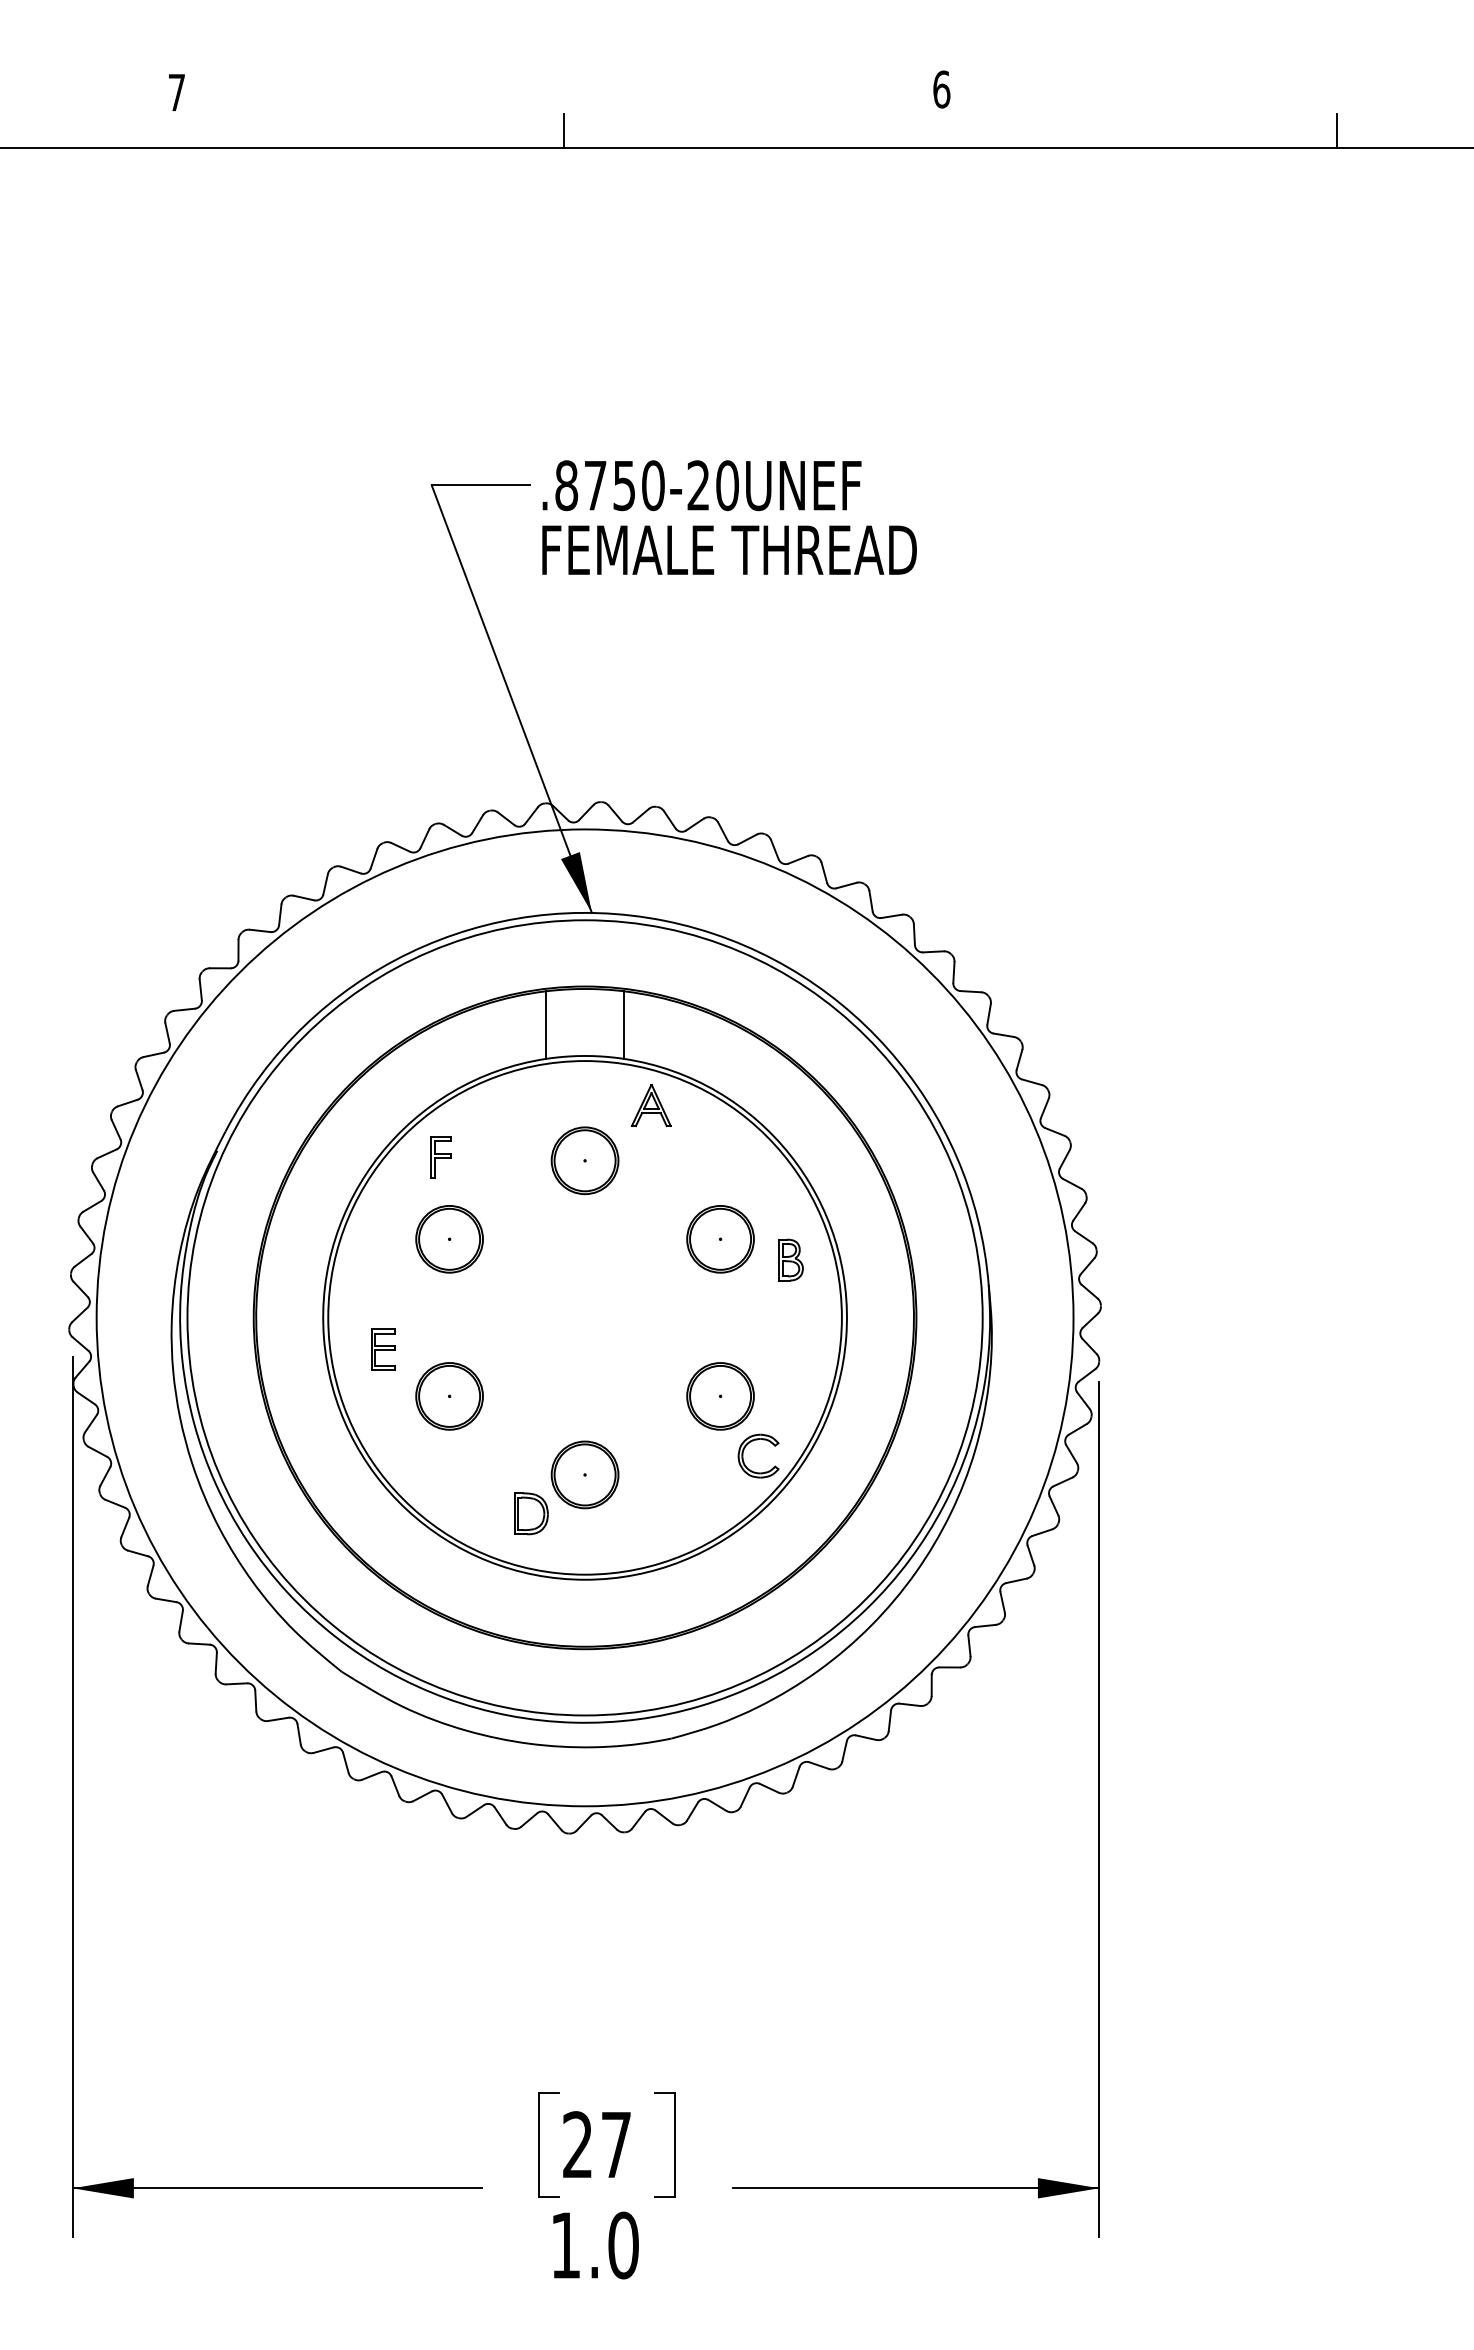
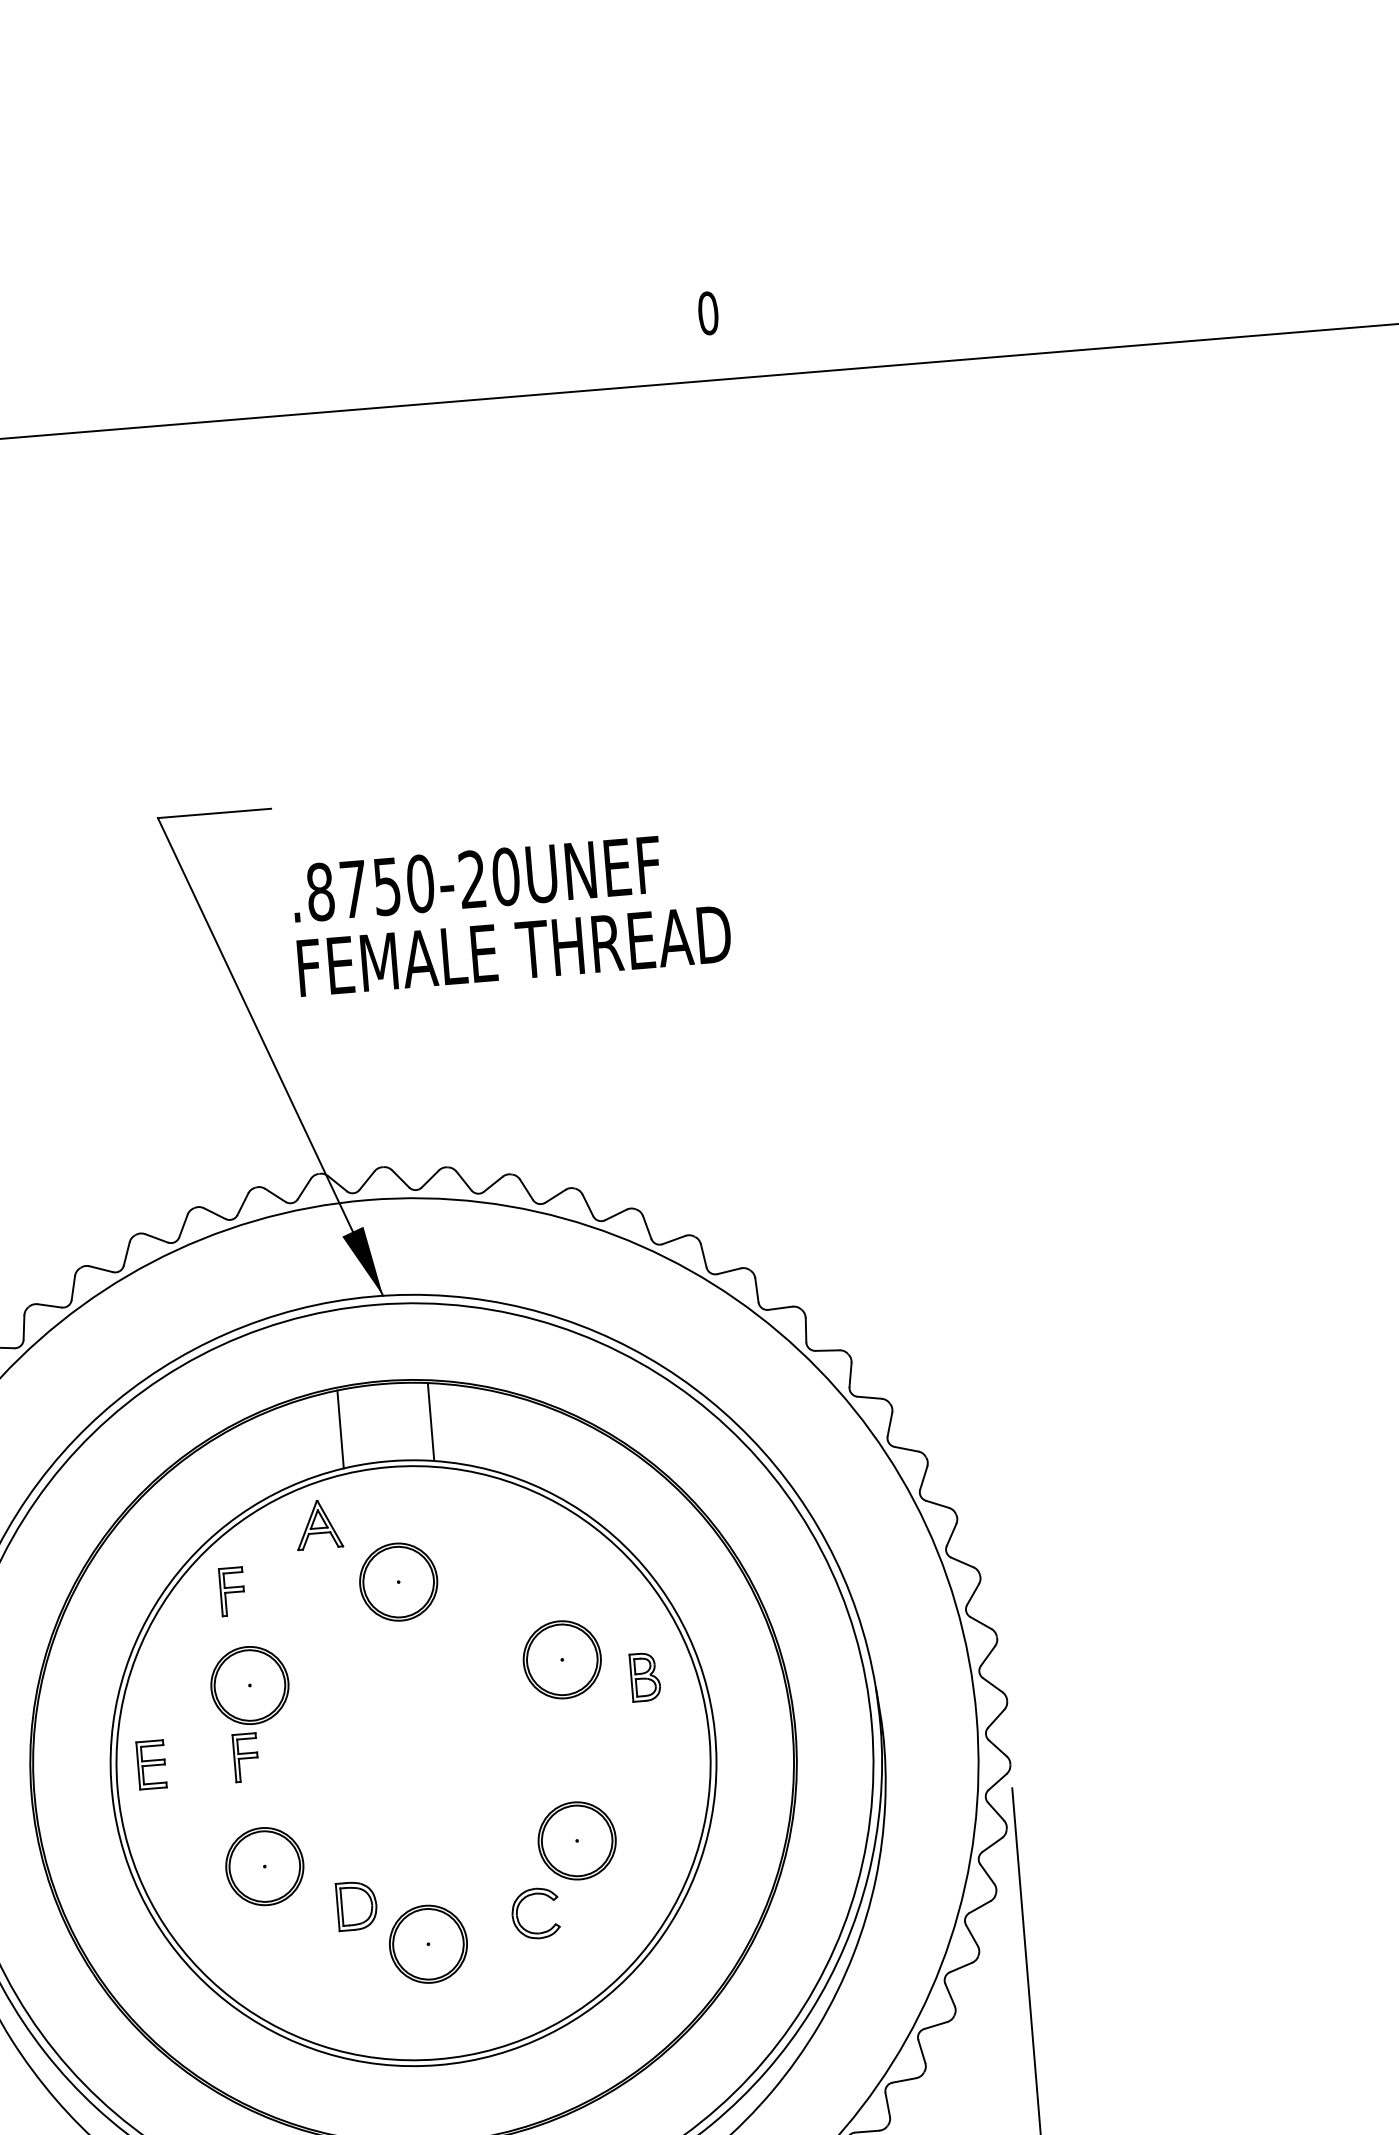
text: (941, 89) -> (708, 313), 6 -> 0
line: (563, 130) -> (276, 396), removed
line: (1336, 130) -> (1167, 323), removed
text: (729, 517) -> (511, 913), moved
part: (650, 1105) -> (317, 1524), moved
part: (440, 1301) -> (245, 1758), added
part: (383, 1349) -> (151, 1764), moved
part: (751, 1442) -> (526, 1898), moved
part: (531, 1513) -> (357, 1905), moved

